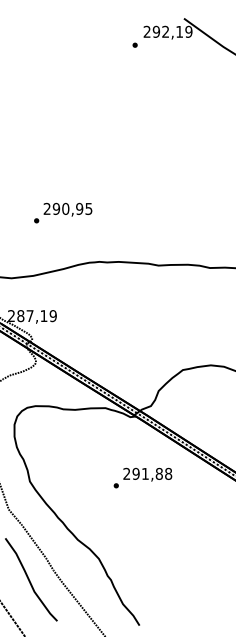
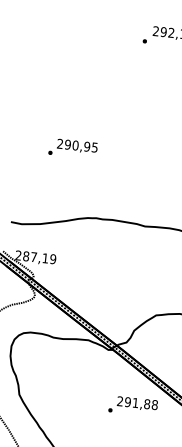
text: (63, 212) -> (73, 148), moved
text: (142, 477) -> (132, 405), moved

